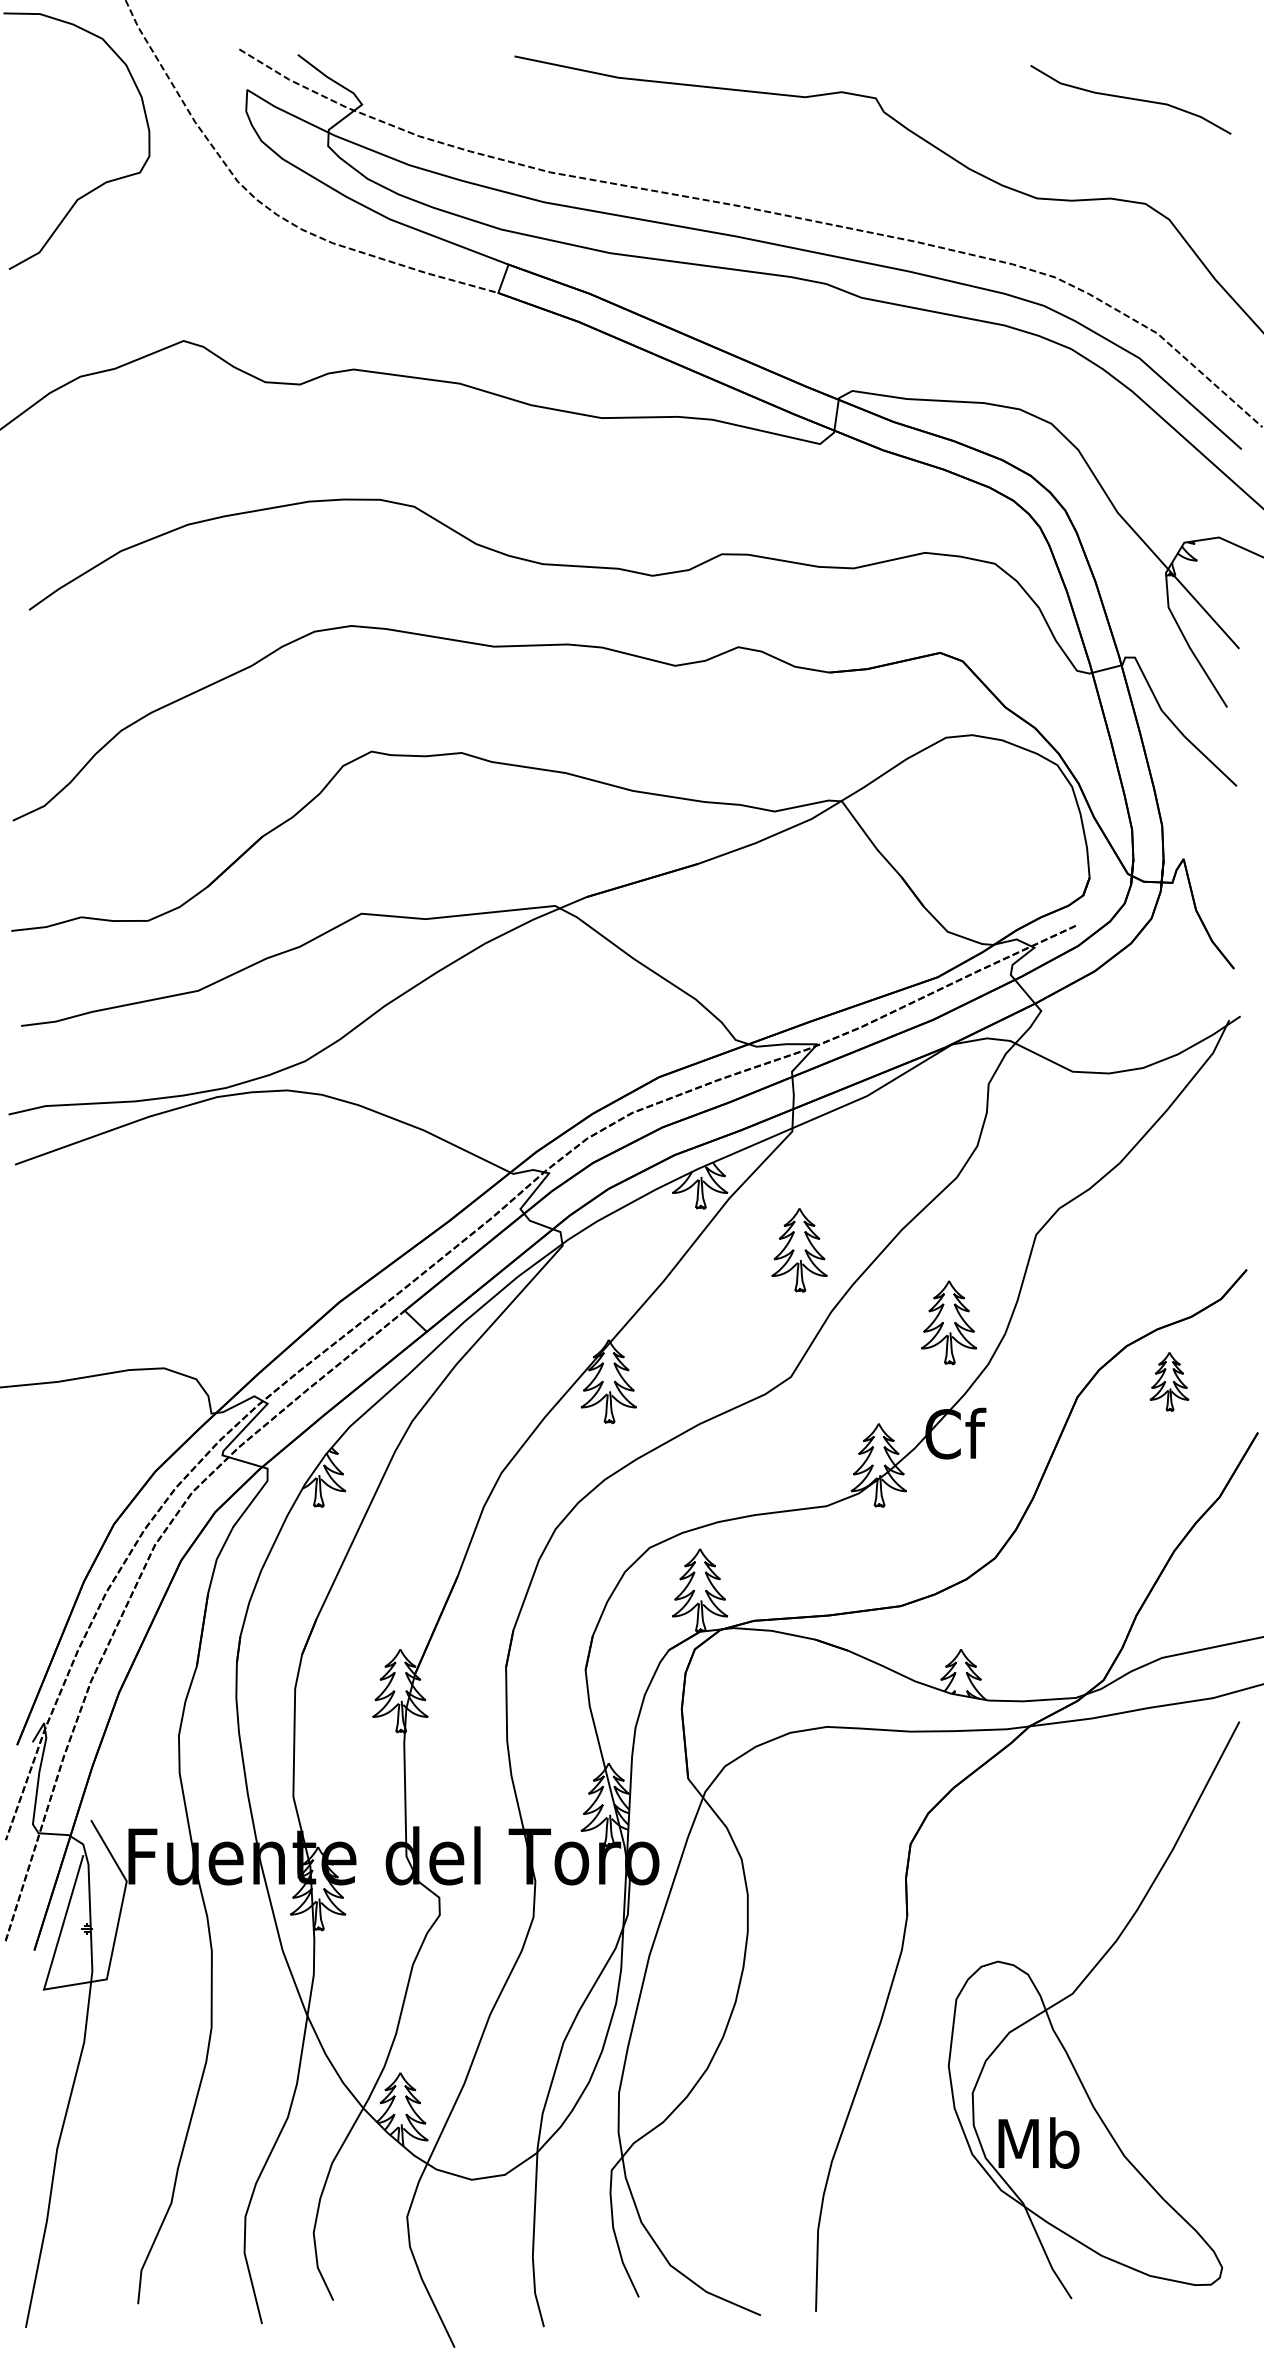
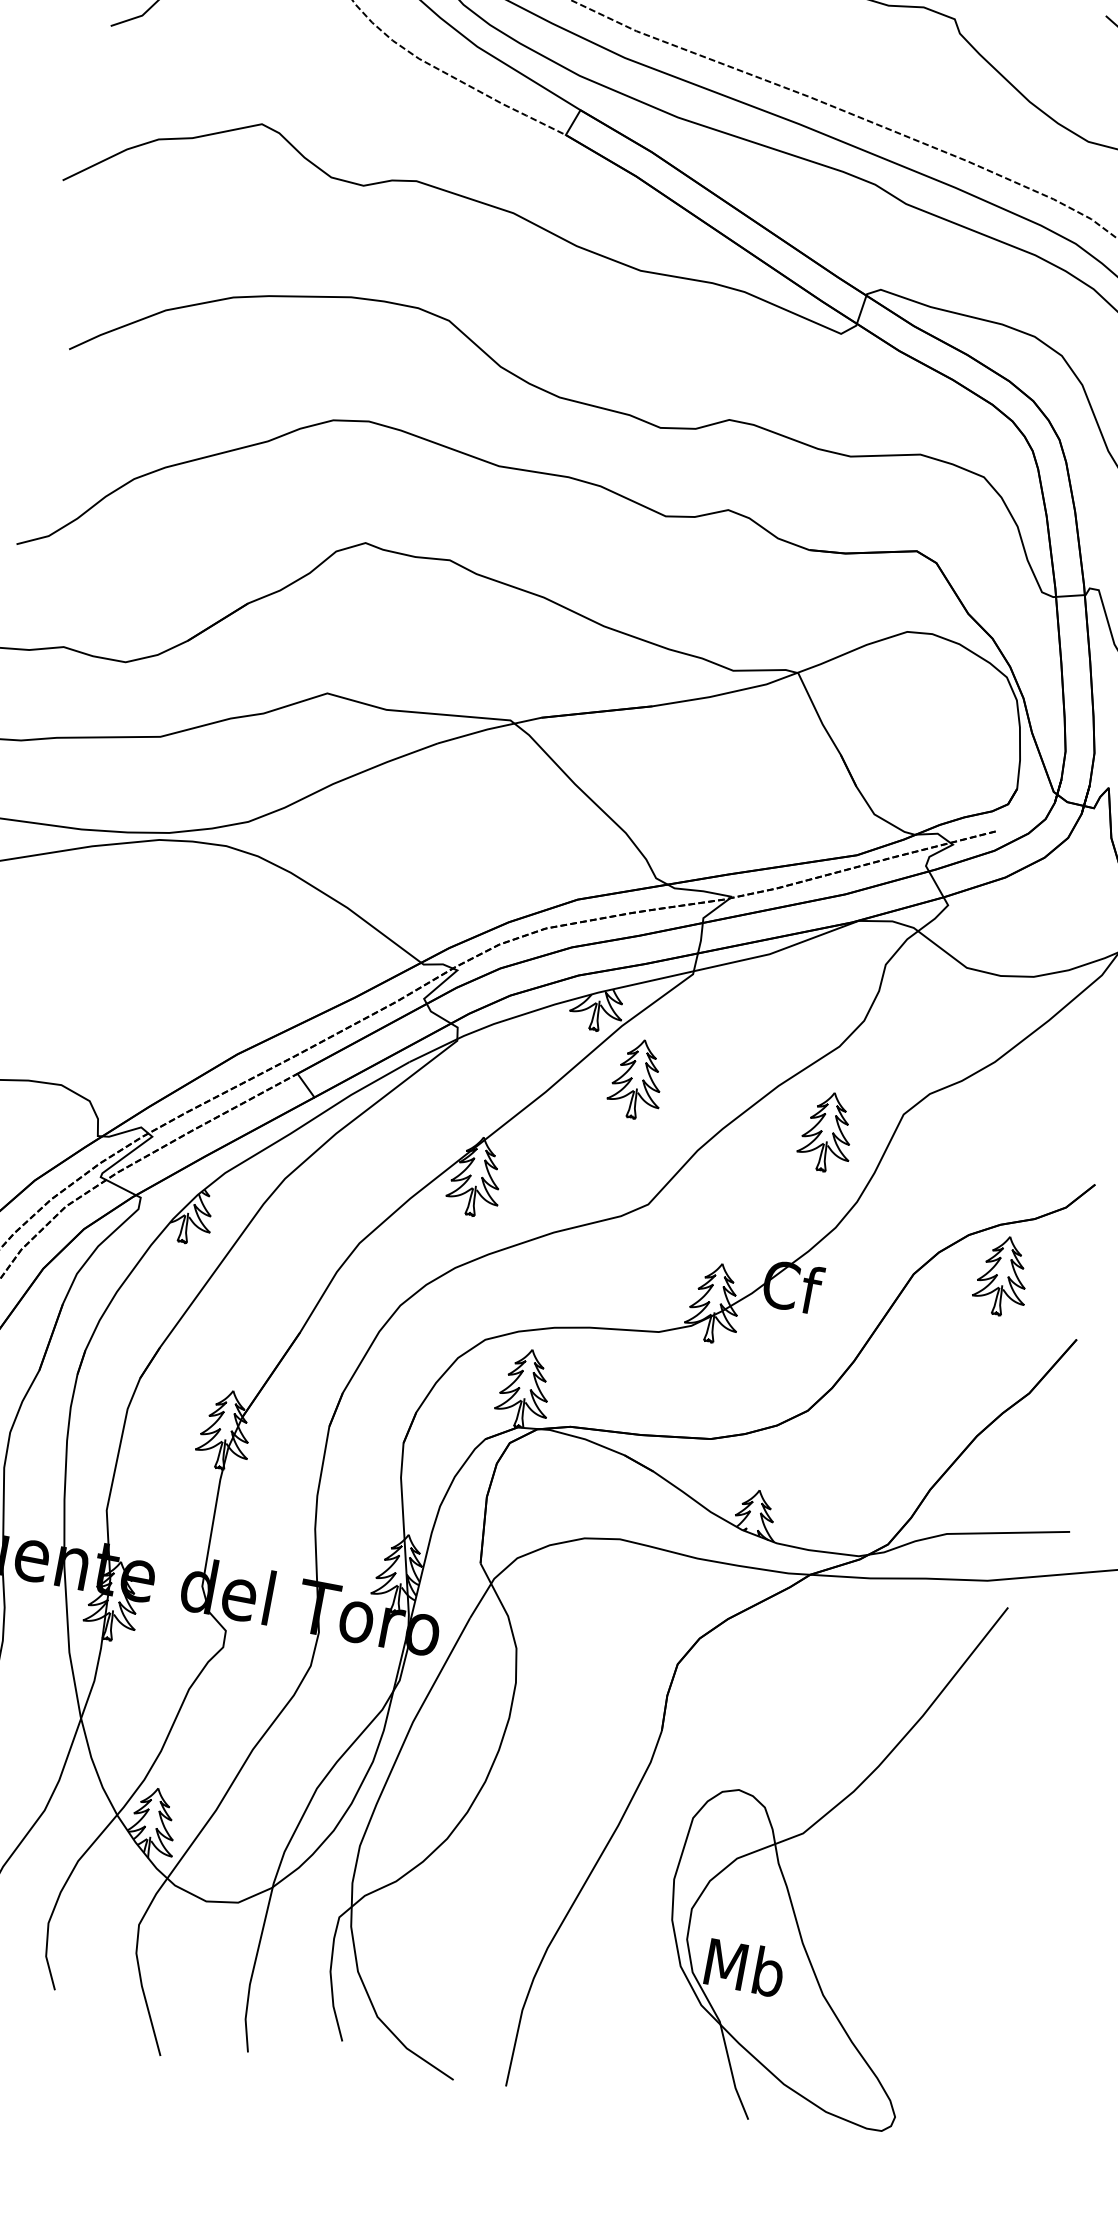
part: (799, 1250) -> (637, 1079), moved
part: (948, 1322) -> (826, 1131), moved
part: (1169, 1381) -> (1002, 1275), size x1.43

